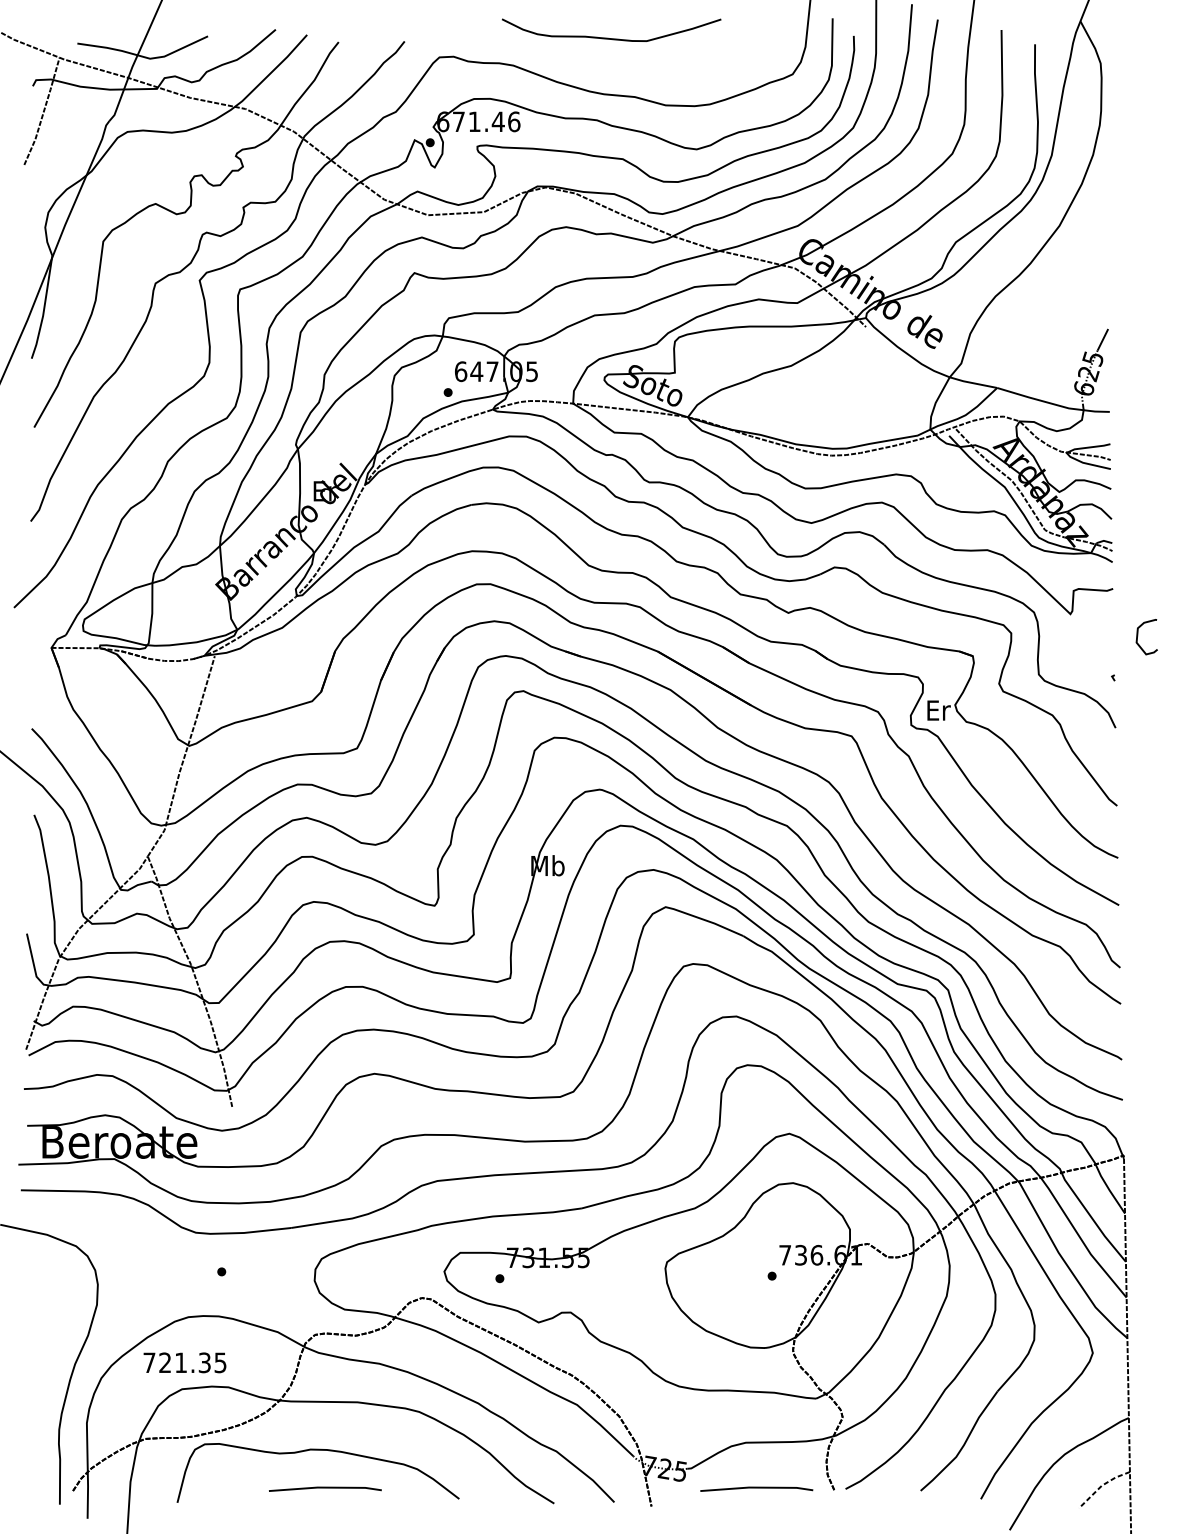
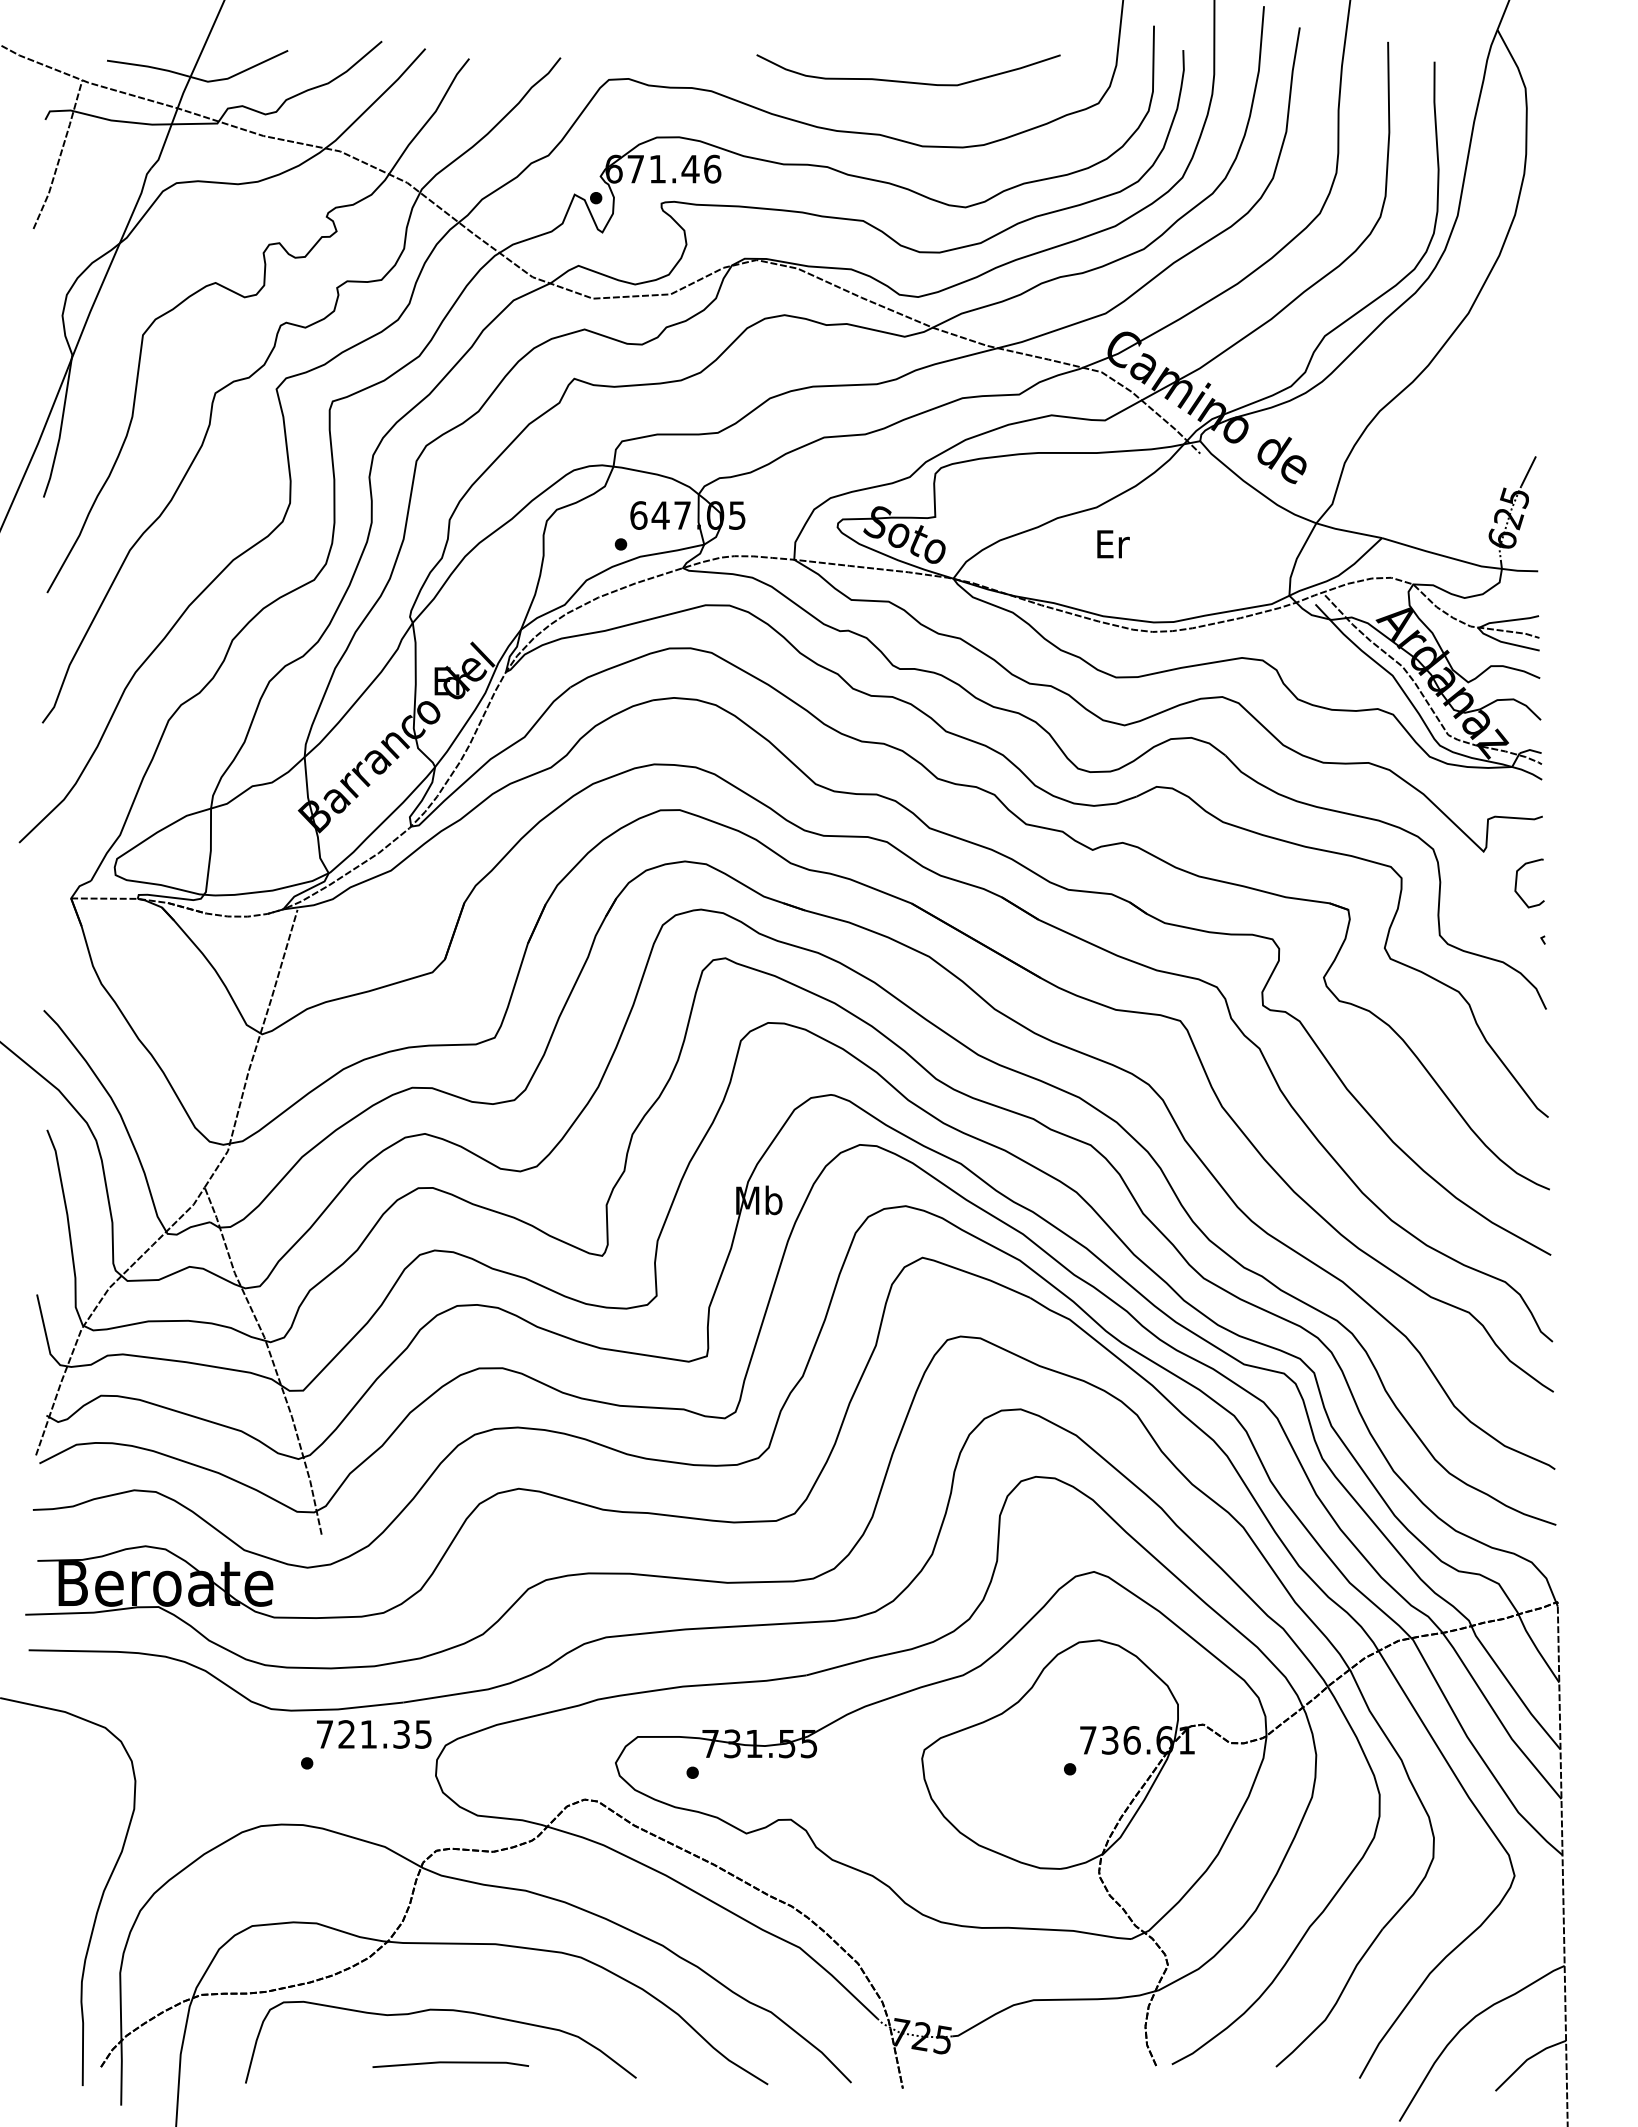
curve: (611, 38) -> (908, 81), moved
curve: (1138, 635) -> (1517, 881), moved
text: (939, 710) -> (1113, 544), moved
text: (185, 1362) -> (374, 1734), moved
line: (1102, 1485) -> (1527, 2059), dashed -> solid
line: (756, 1488) -> (1048, 2063), removed

